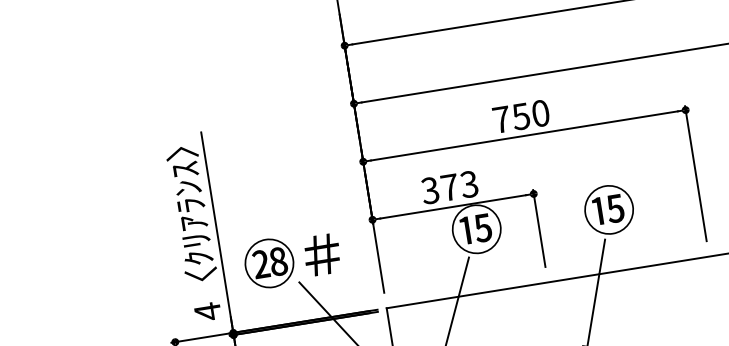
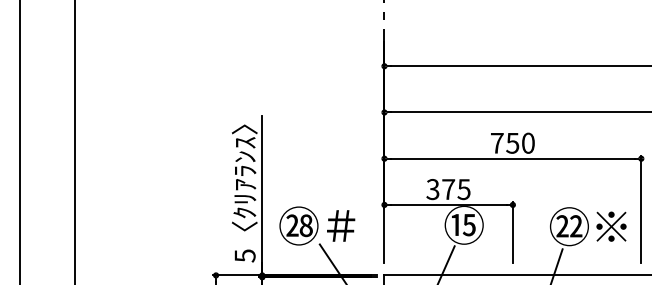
text: (469, 184) -> (464, 189), 373 -> 375
text: (636, 205) -> (591, 226), ⑮ -> ㉒※
text: (206, 311) -> (244, 255), 4 -> 5

